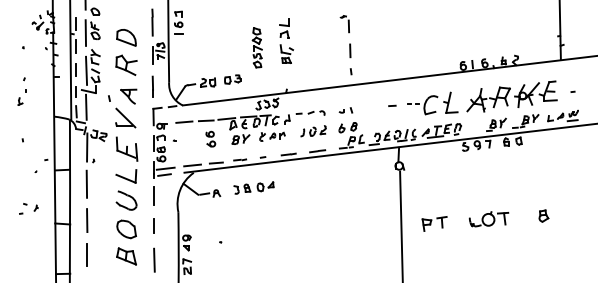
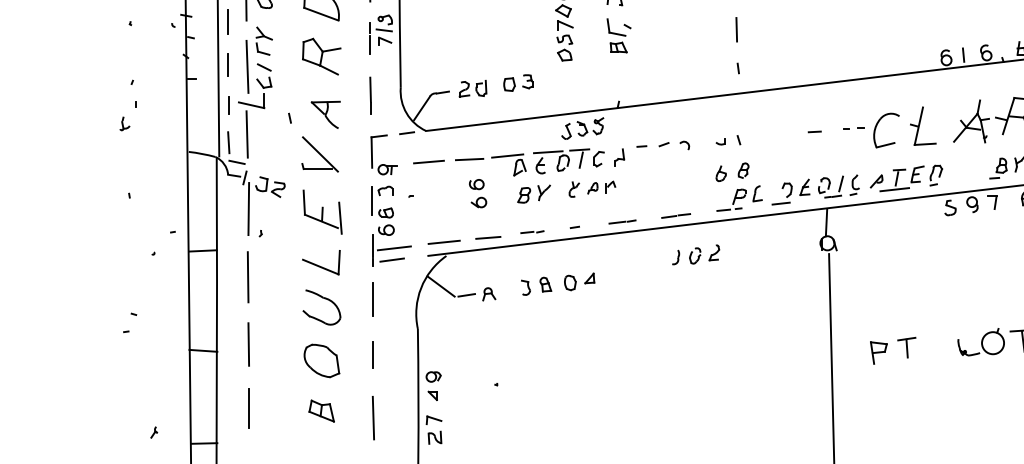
part: (313, 131) -> (696, 255), moved
part: (35, 207) -> (152, 431), moved
part: (126, 256) -> (321, 411), size x0.7

